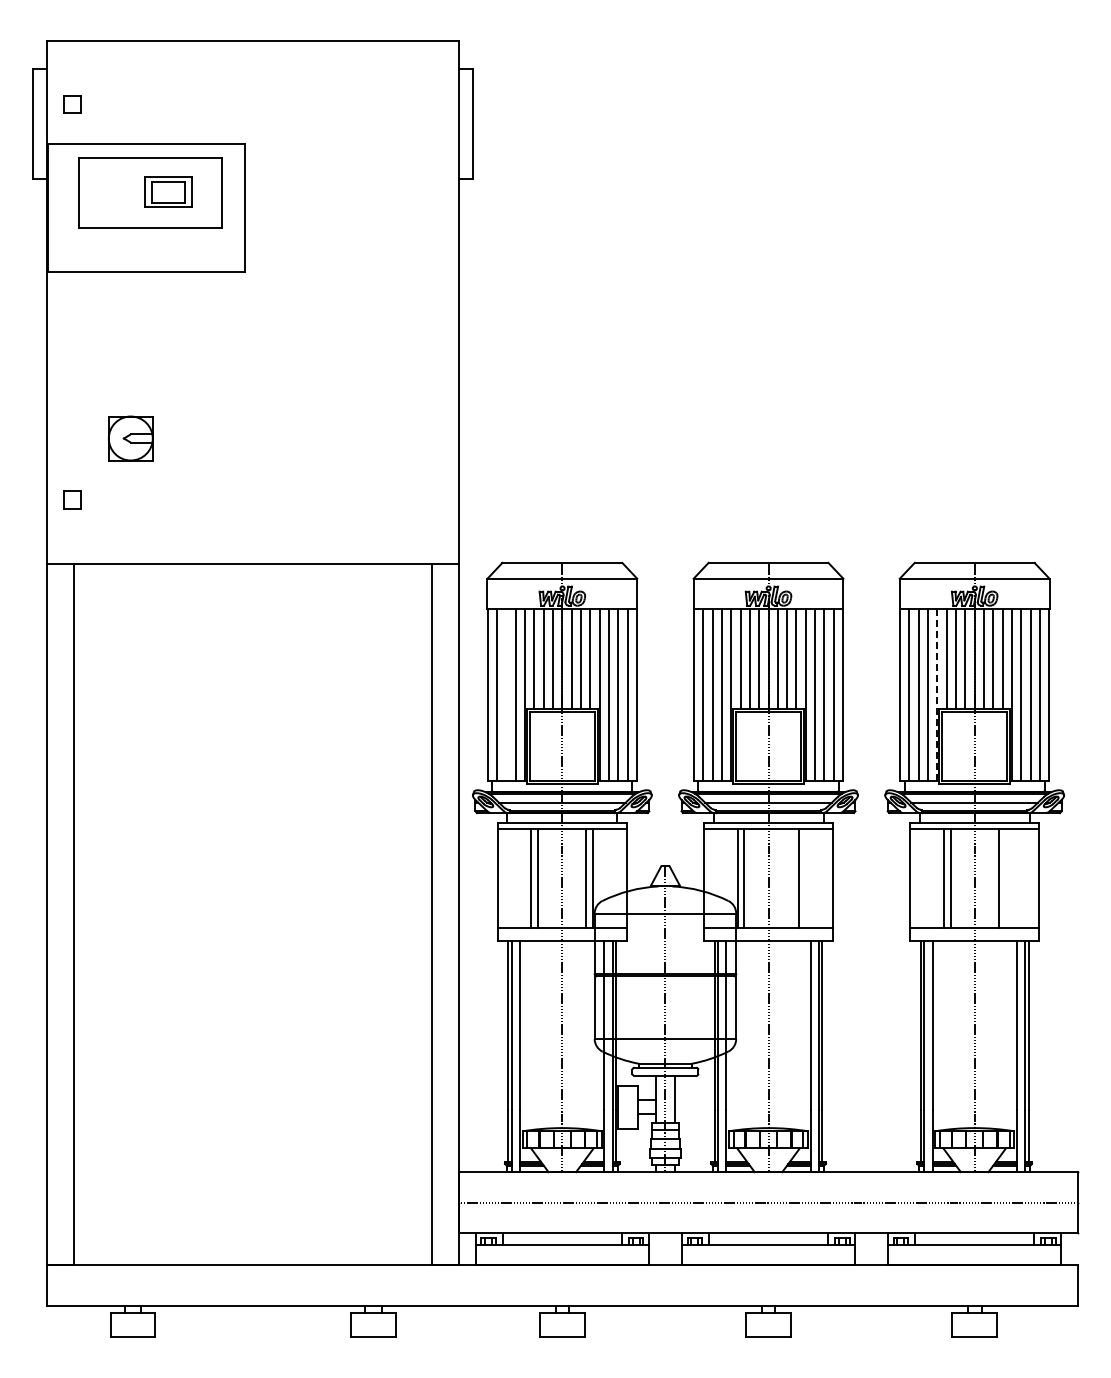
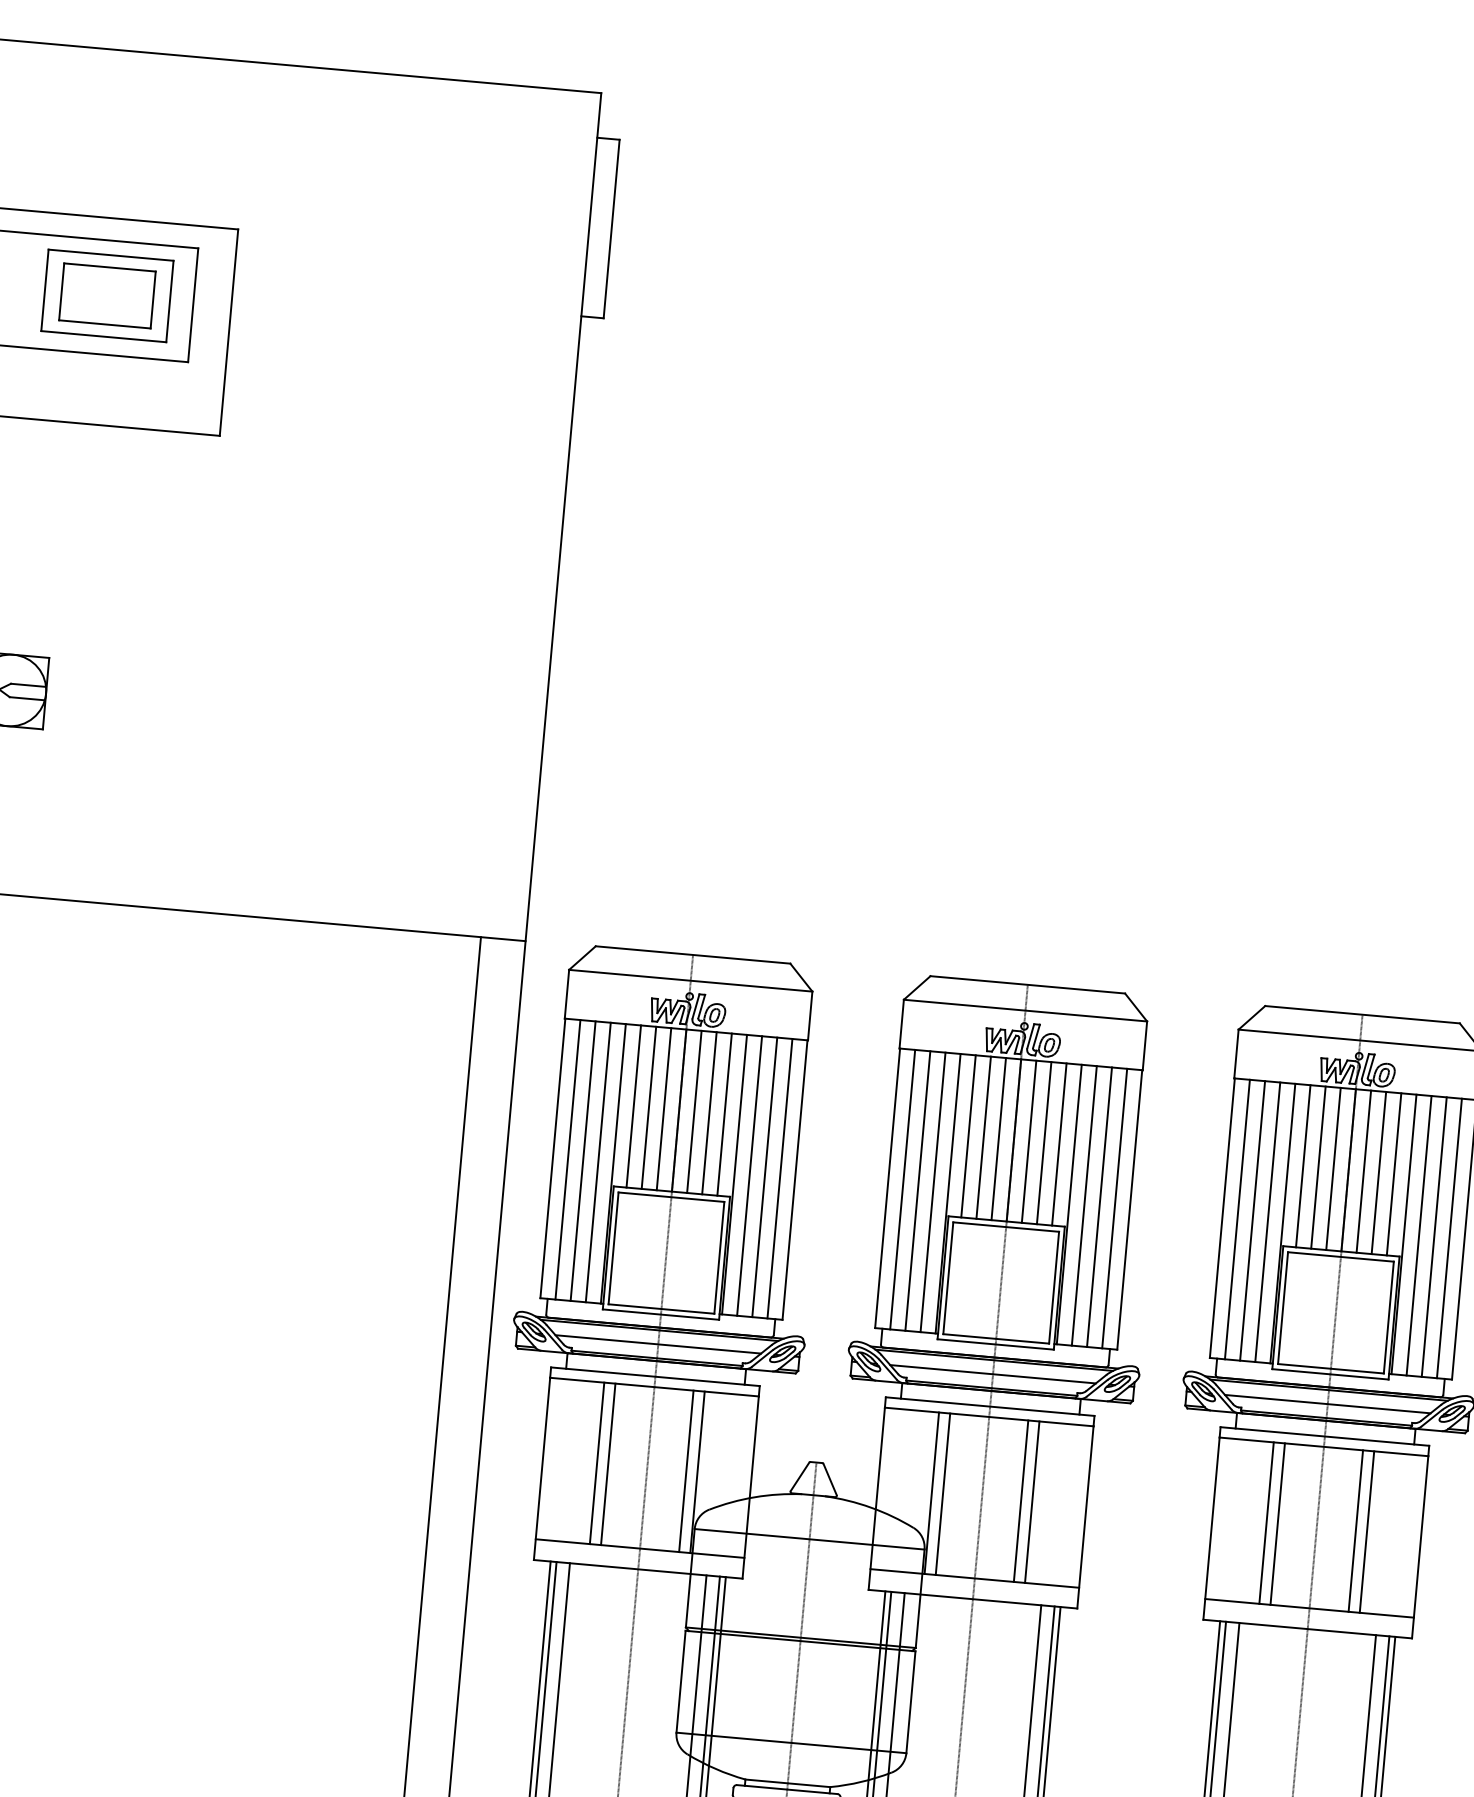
part: (168, 191) -> (107, 294), size x1.67
line: (506, 694) -> (583, 1160), added
line: (937, 694) -> (1283, 1223), dashed -> solid
line: (792, 878) -> (1021, 1500), added
line: (1005, 878) -> (1366, 1531), added

